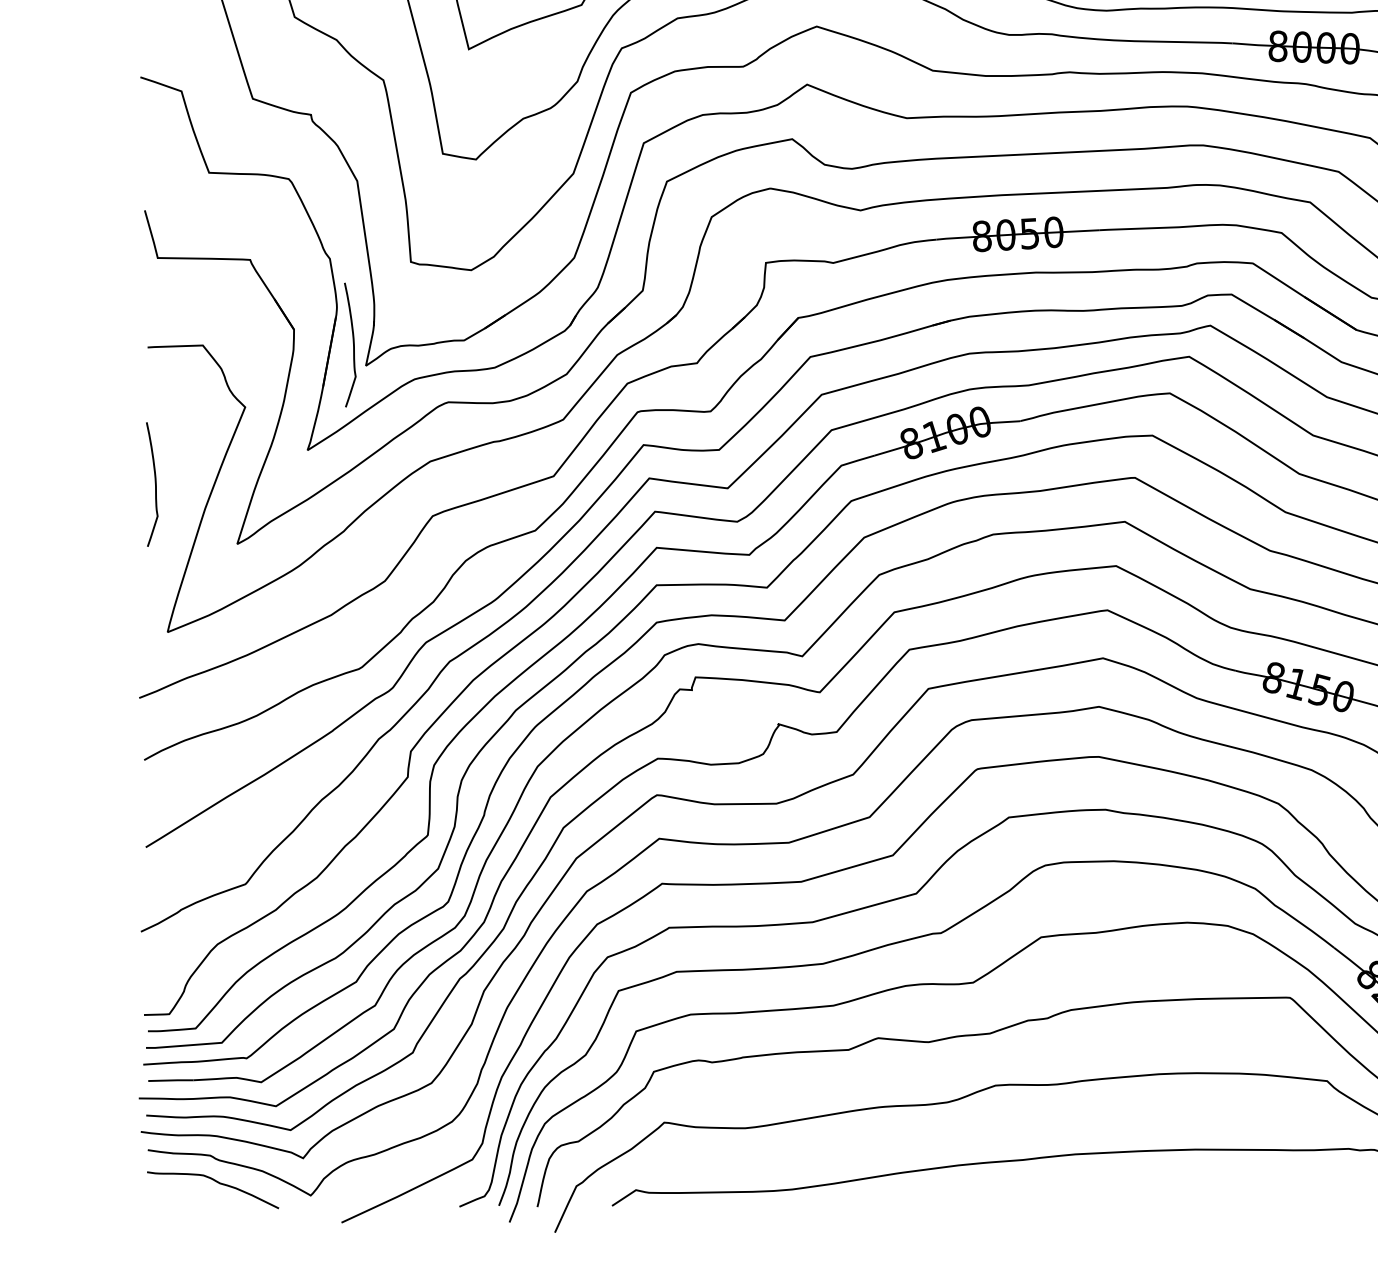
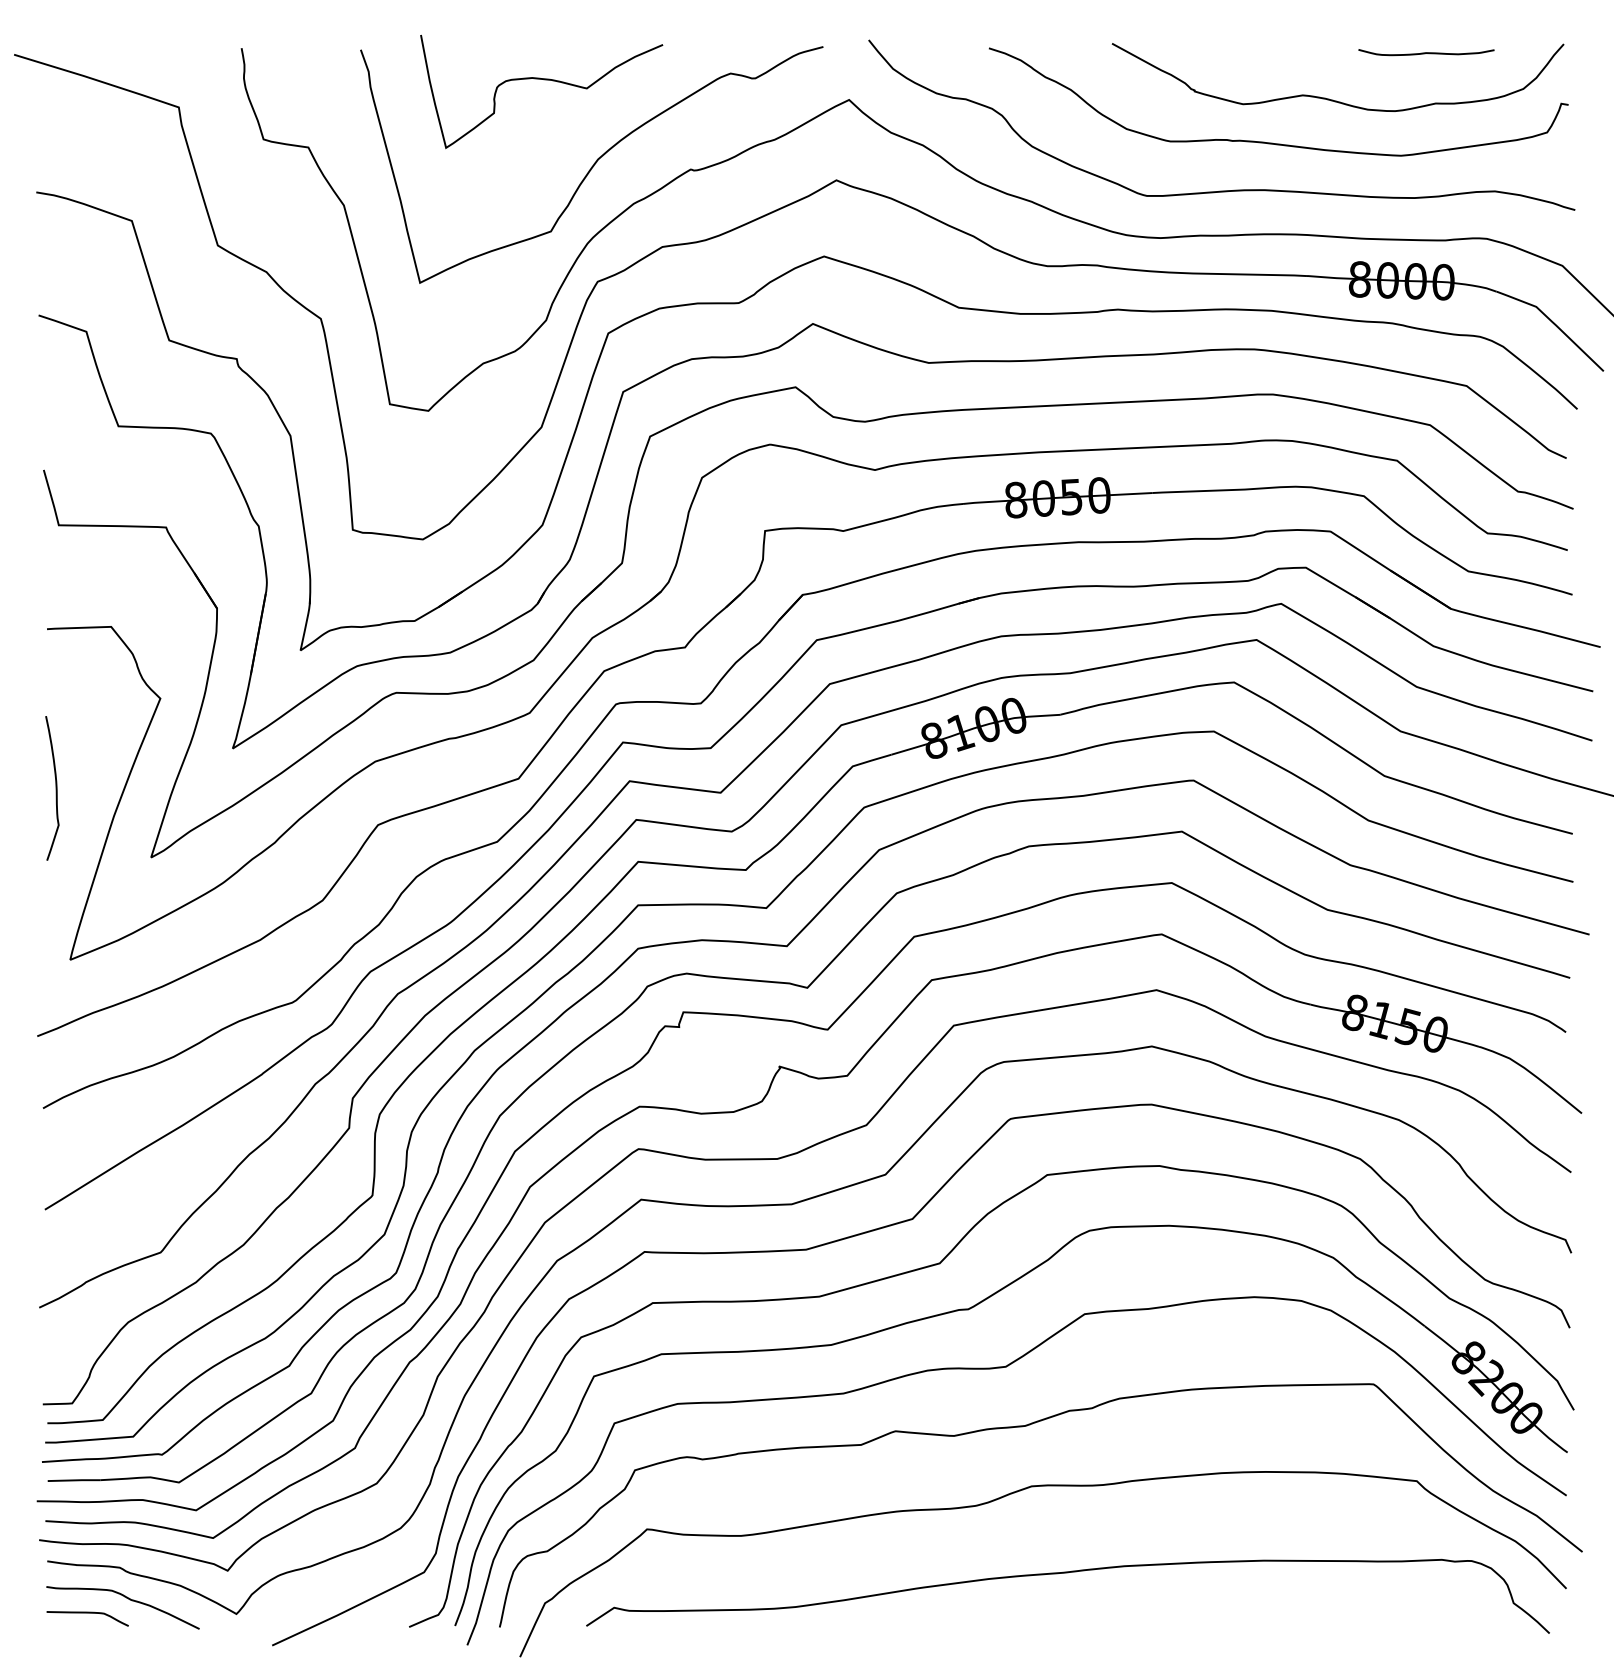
curve: (352, 345) -> (285, 626), removed
curve: (182, 1195) -> (87, 1613), added

